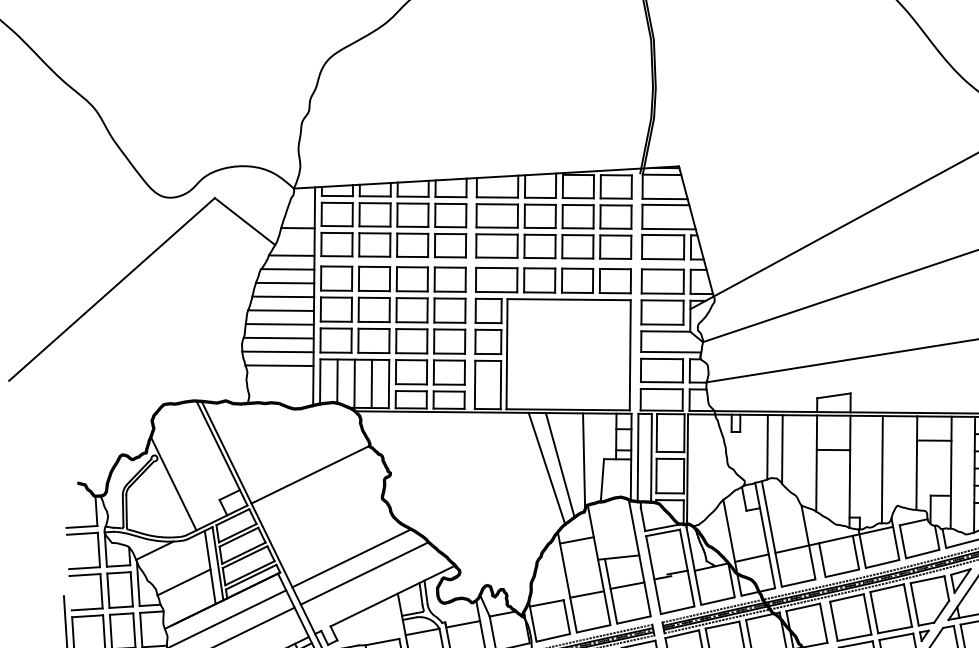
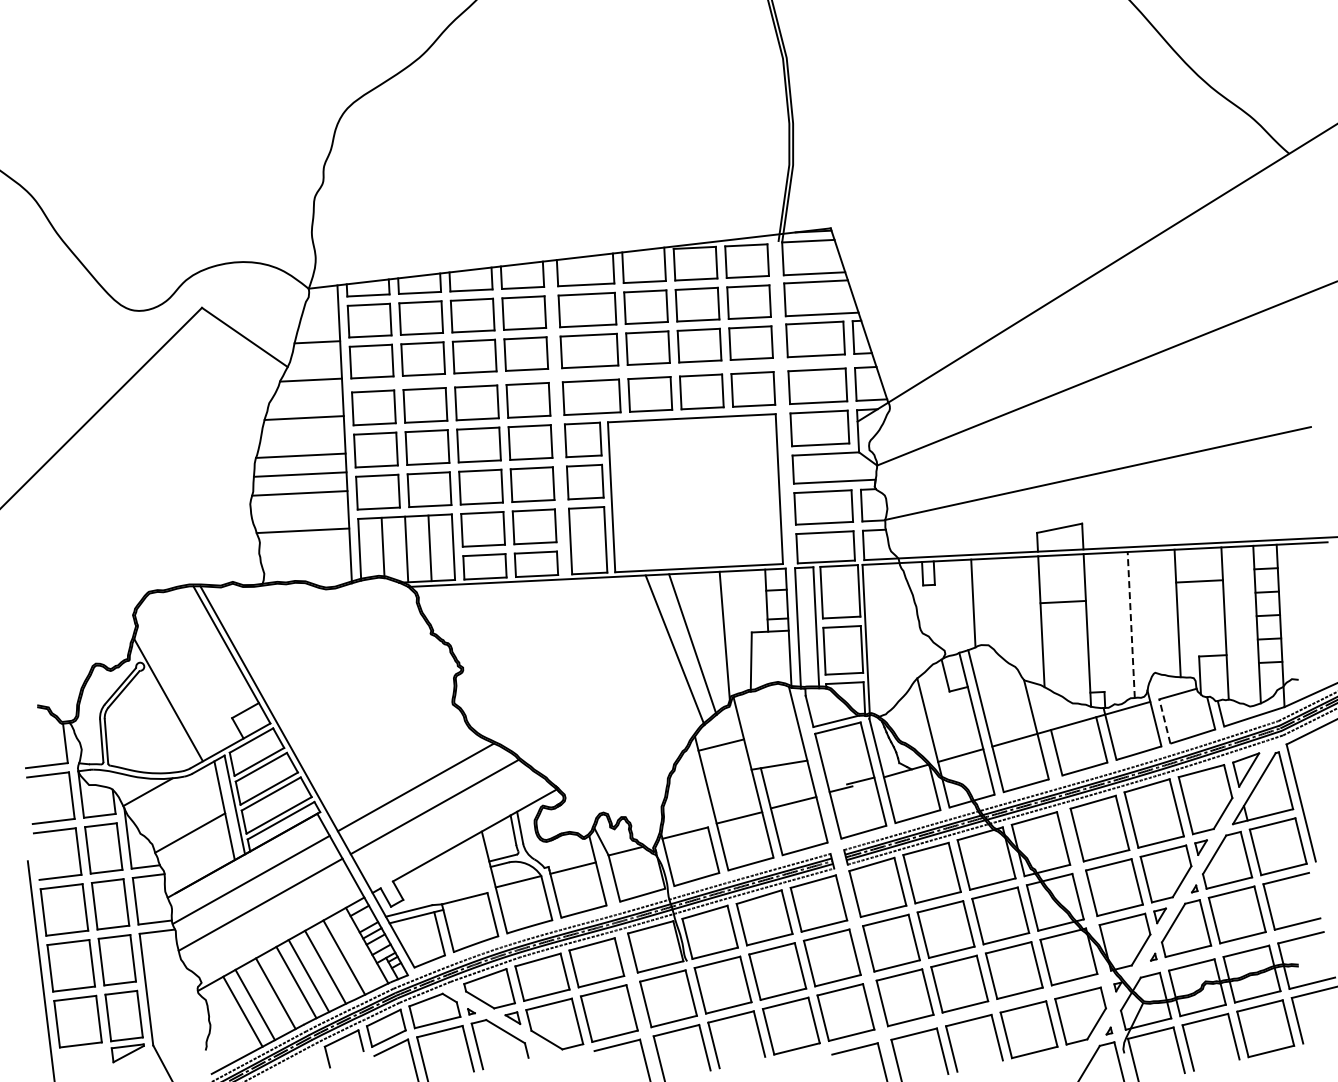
line: (287, 268) -> (306, 398), removed
line: (283, 296) -> (302, 436), removed
line: (277, 351) -> (299, 511), removed
line: (782, 448) -> (993, 604), removed
line: (882, 469) -> (1131, 624), solid -> dashed
line: (309, 474) -> (352, 676), removed
line: (902, 541) -> (1164, 721), solid -> dashed

